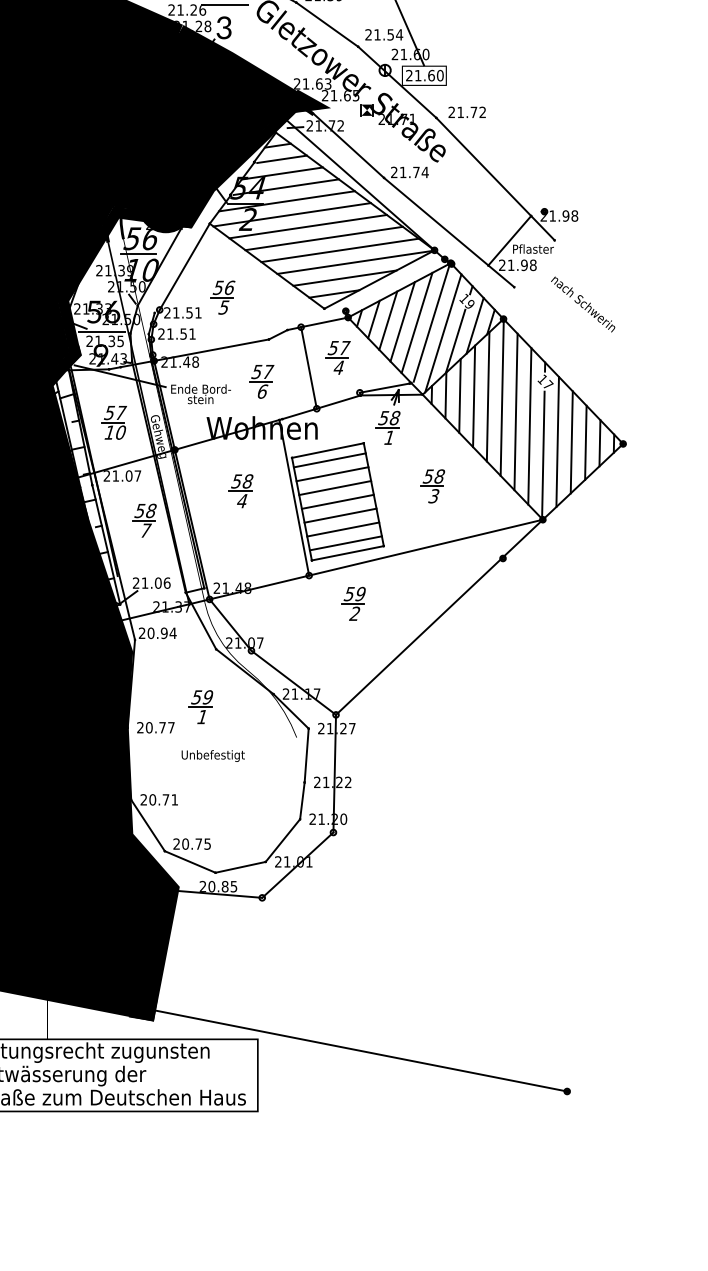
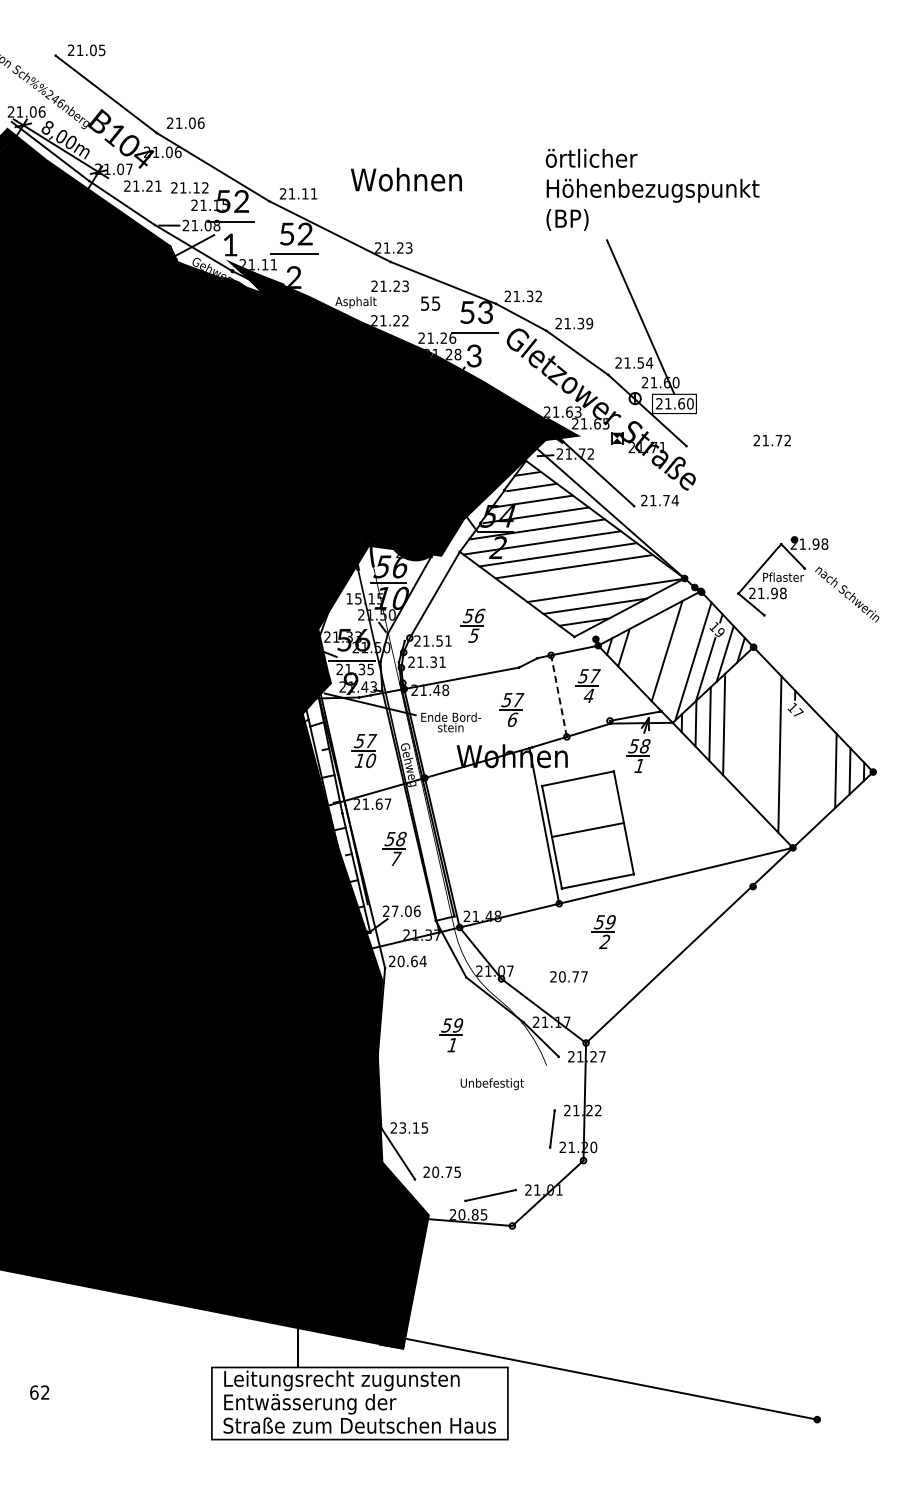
text: (466, 112) -> (771, 440), moved
line: (483, 167) -> (733, 495), removed
line: (436, 221) -> (686, 549), removed
line: (339, 250) -> (589, 578), removed
text: (114, 270) -> (364, 598), 21.39 -> 15.15
text: (583, 304) -> (847, 594), moved
line: (388, 320) -> (638, 648), removed
line: (402, 321) -> (652, 649), removed
line: (431, 323) -> (681, 651), removed
text: (183, 333) -> (433, 661), 21.51 -> 21.31
line: (309, 368) -> (559, 696), solid -> dashed
line: (487, 396) -> (737, 724), removed
line: (501, 398) -> (751, 726), removed
line: (515, 411) -> (765, 739), removed
line: (557, 442) -> (807, 770), removed
line: (571, 442) -> (821, 770), removed
line: (543, 454) -> (793, 782), removed
line: (329, 460) -> (579, 788), removed
line: (332, 474) -> (582, 802), removed
text: (129, 475) -> (379, 803), 21.07 -> 21.67
part: (432, 486) -> (682, 814), removed
line: (335, 488) -> (585, 816), removed
part: (240, 491) -> (490, 819), removed
line: (340, 515) -> (590, 843), removed
line: (343, 529) -> (593, 857), removed
line: (345, 543) -> (595, 871), removed
text: (145, 582) -> (395, 910), 21.06 -> 27.06
text: (164, 633) -> (414, 961), 20.94 -> 20.64
text: (155, 727) -> (568, 976), moved
line: (306, 755) -> (556, 1083), removed
text: (212, 756) -> (491, 1084), moved
text: (163, 799) -> (413, 1127), 20.71 -> 23.15
line: (282, 840) -> (532, 1168), removed
line: (189, 861) -> (439, 1189), removed

